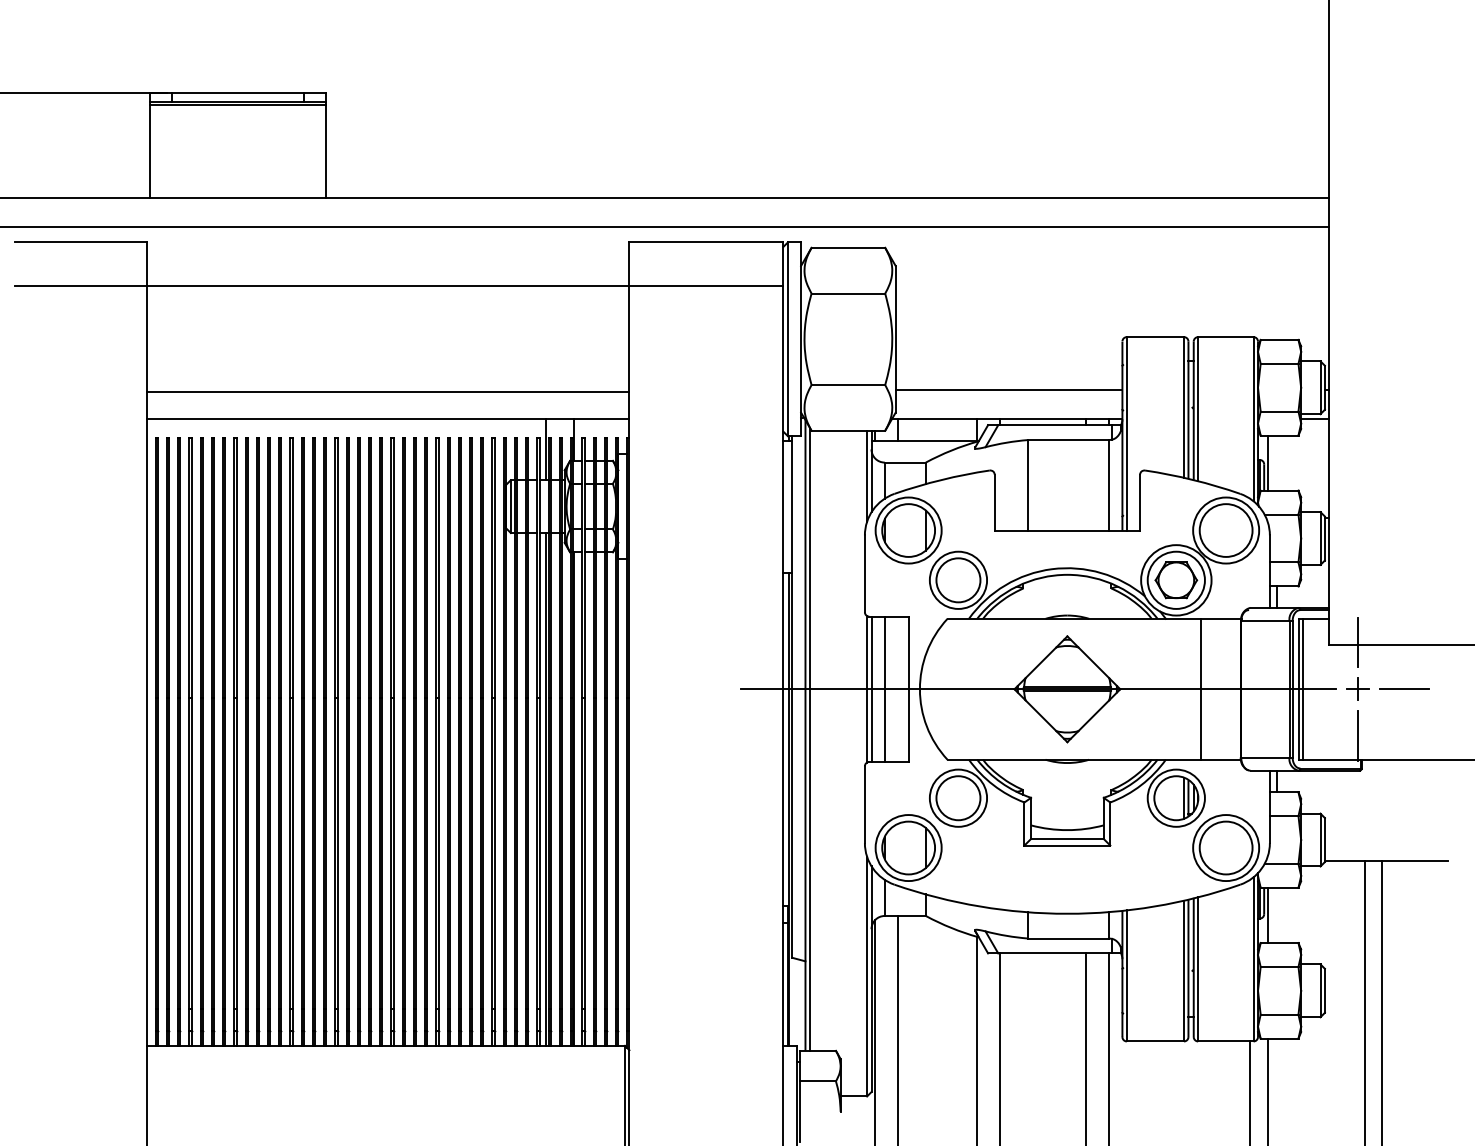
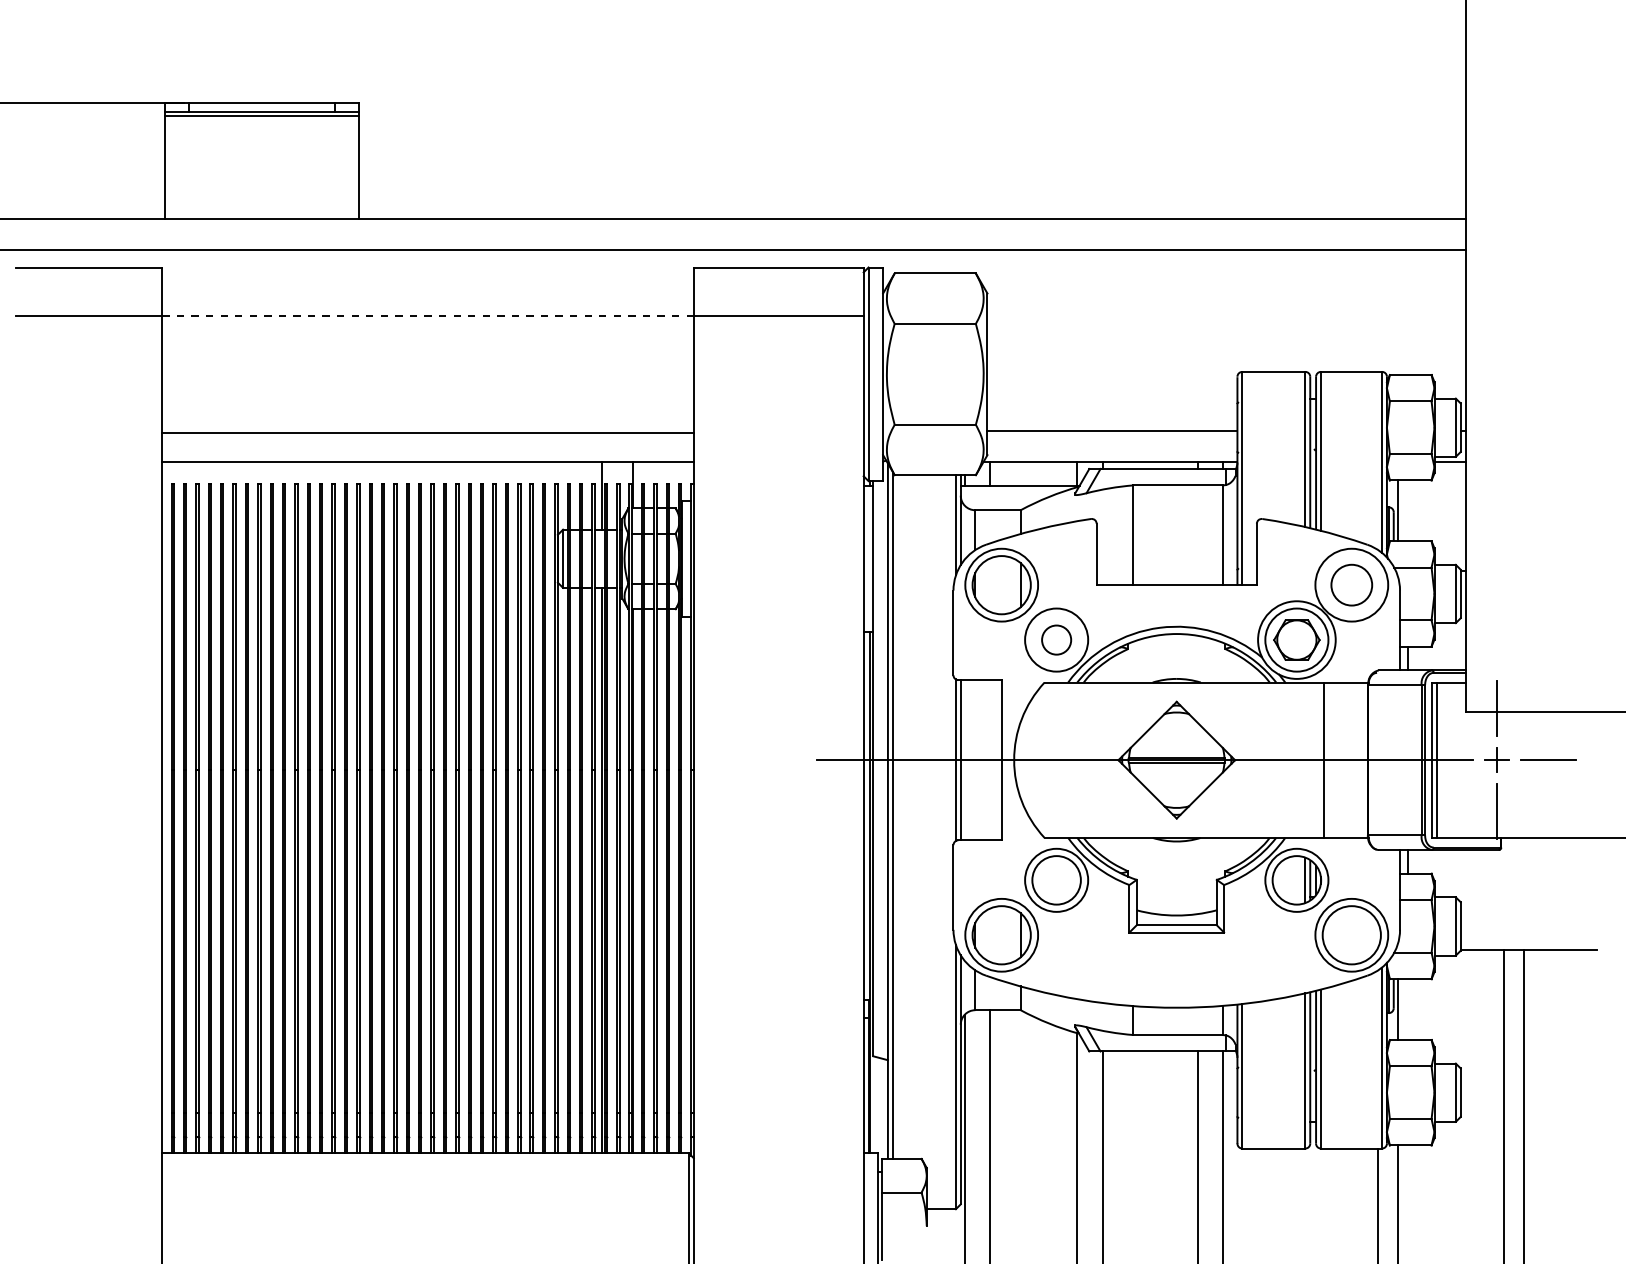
line: (387, 286) -> (427, 316), solid -> dashed
circle: (1225, 530) -> (1351, 585), size x0.7
circle: (958, 579) -> (1056, 639), size x0.6
line: (884, 689) -> (975, 760), removed

